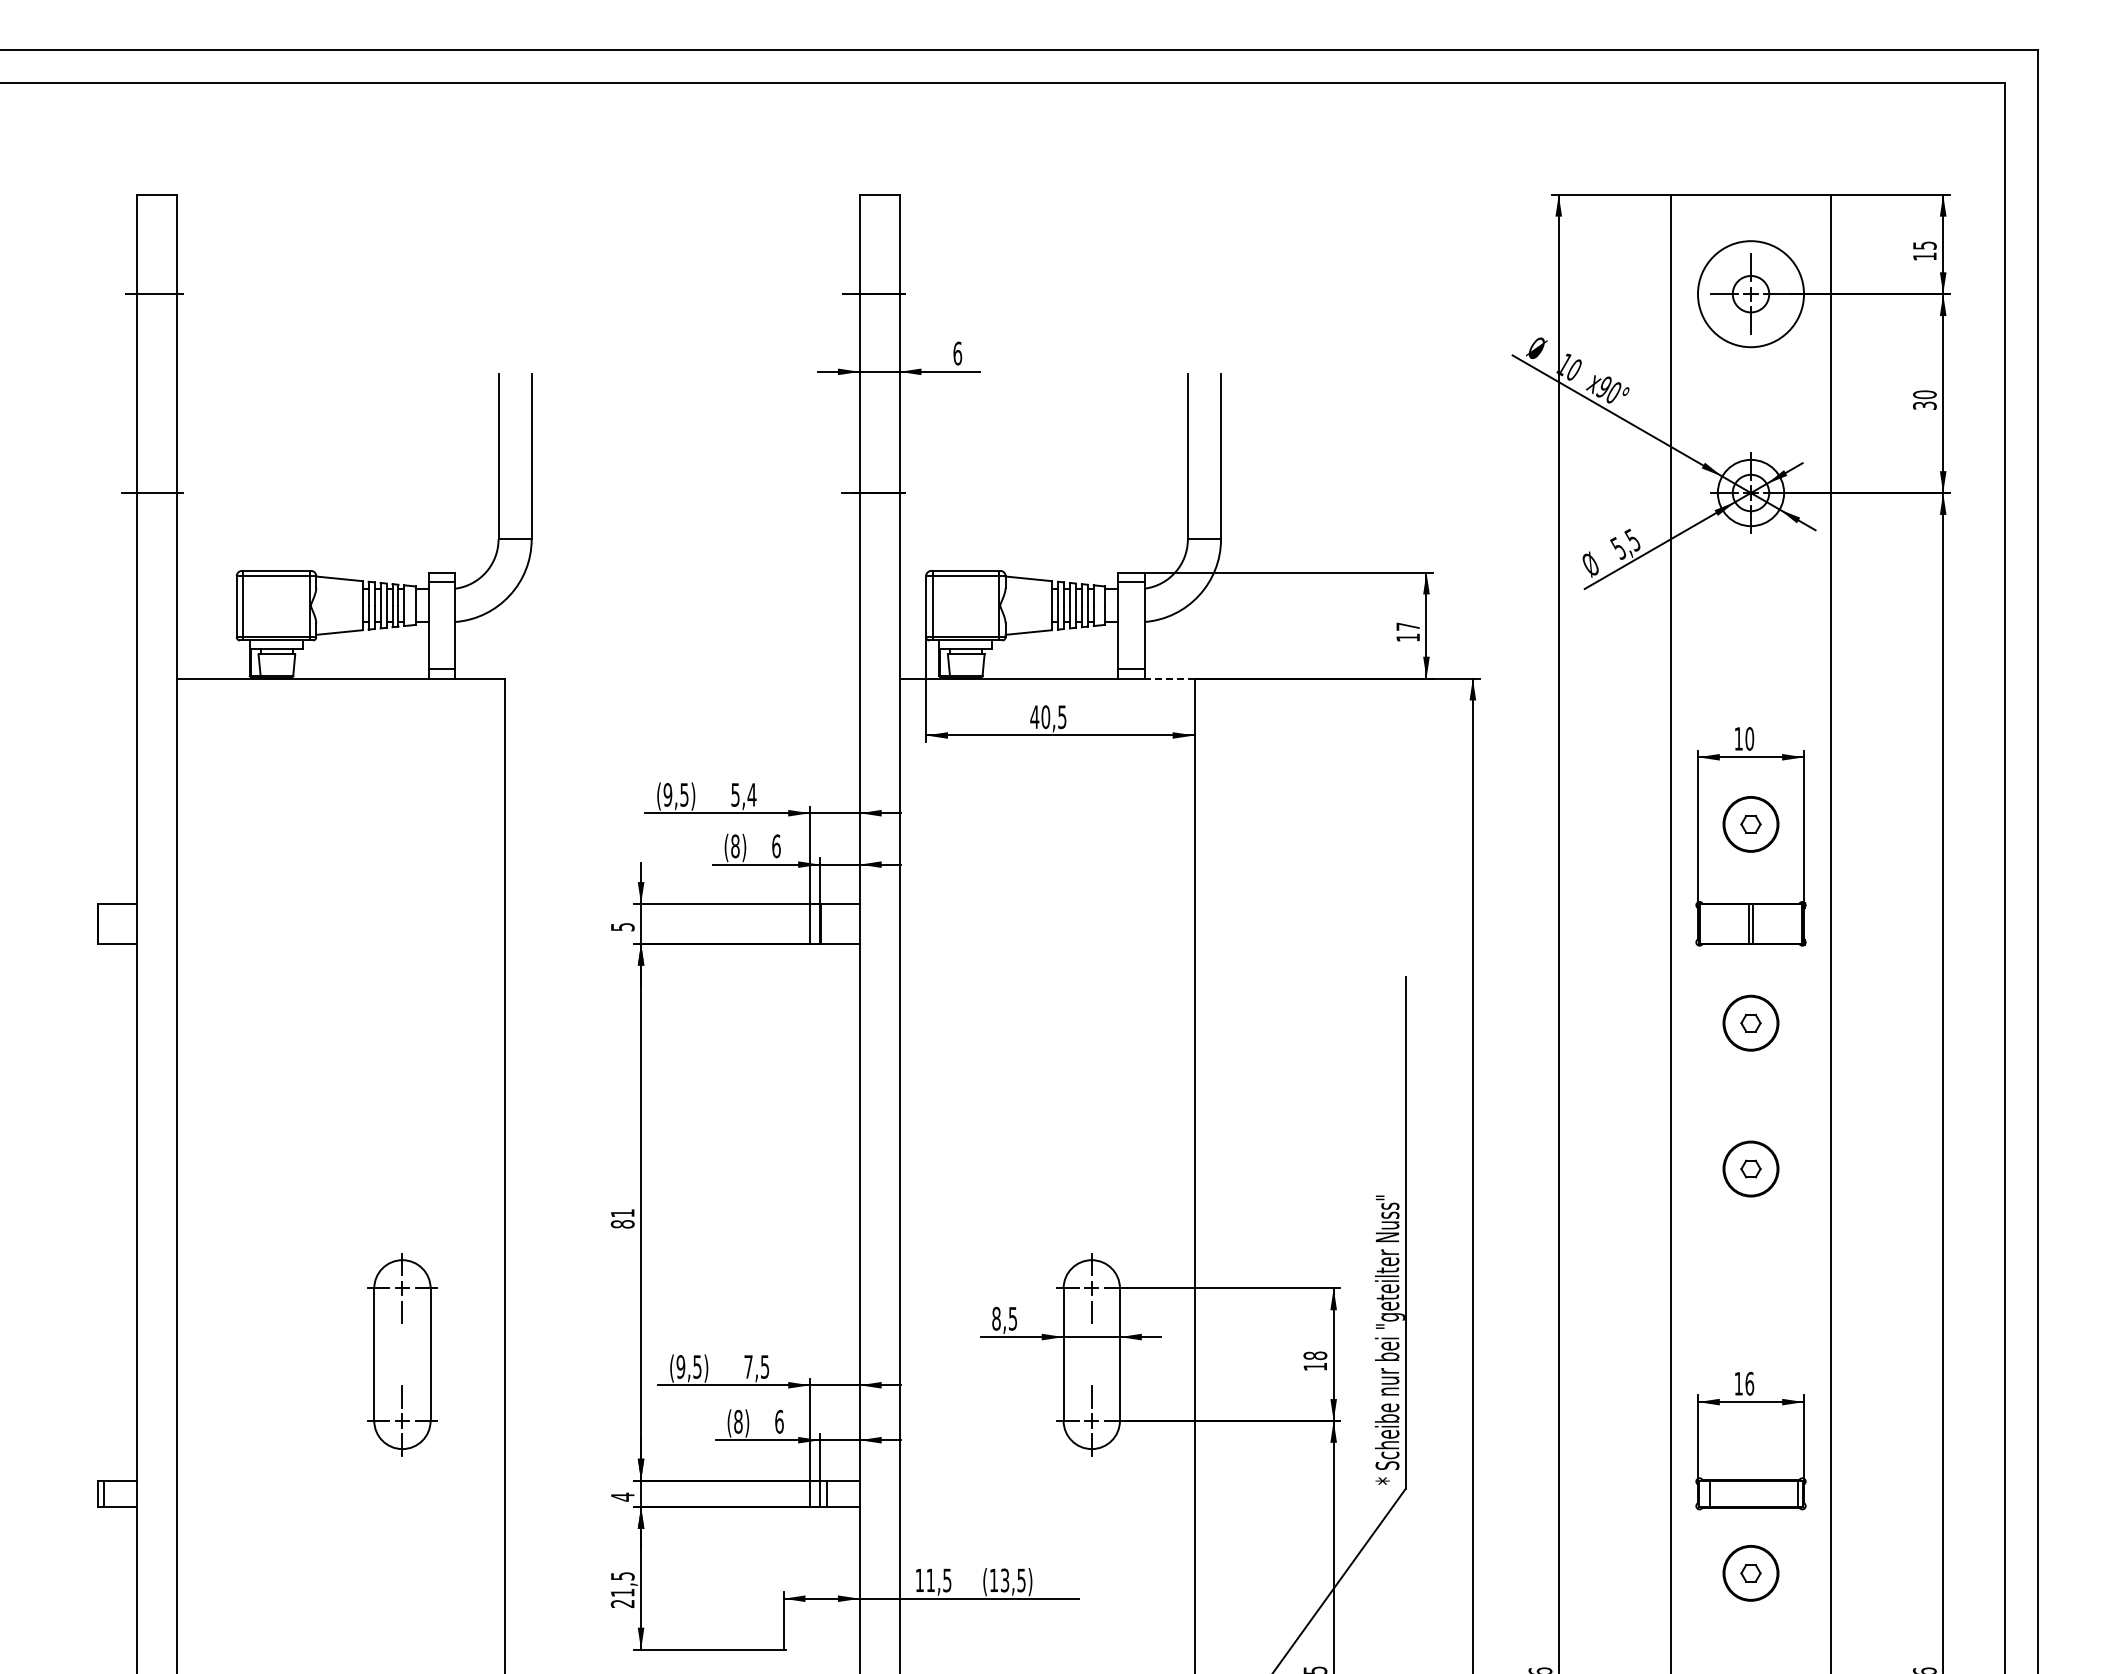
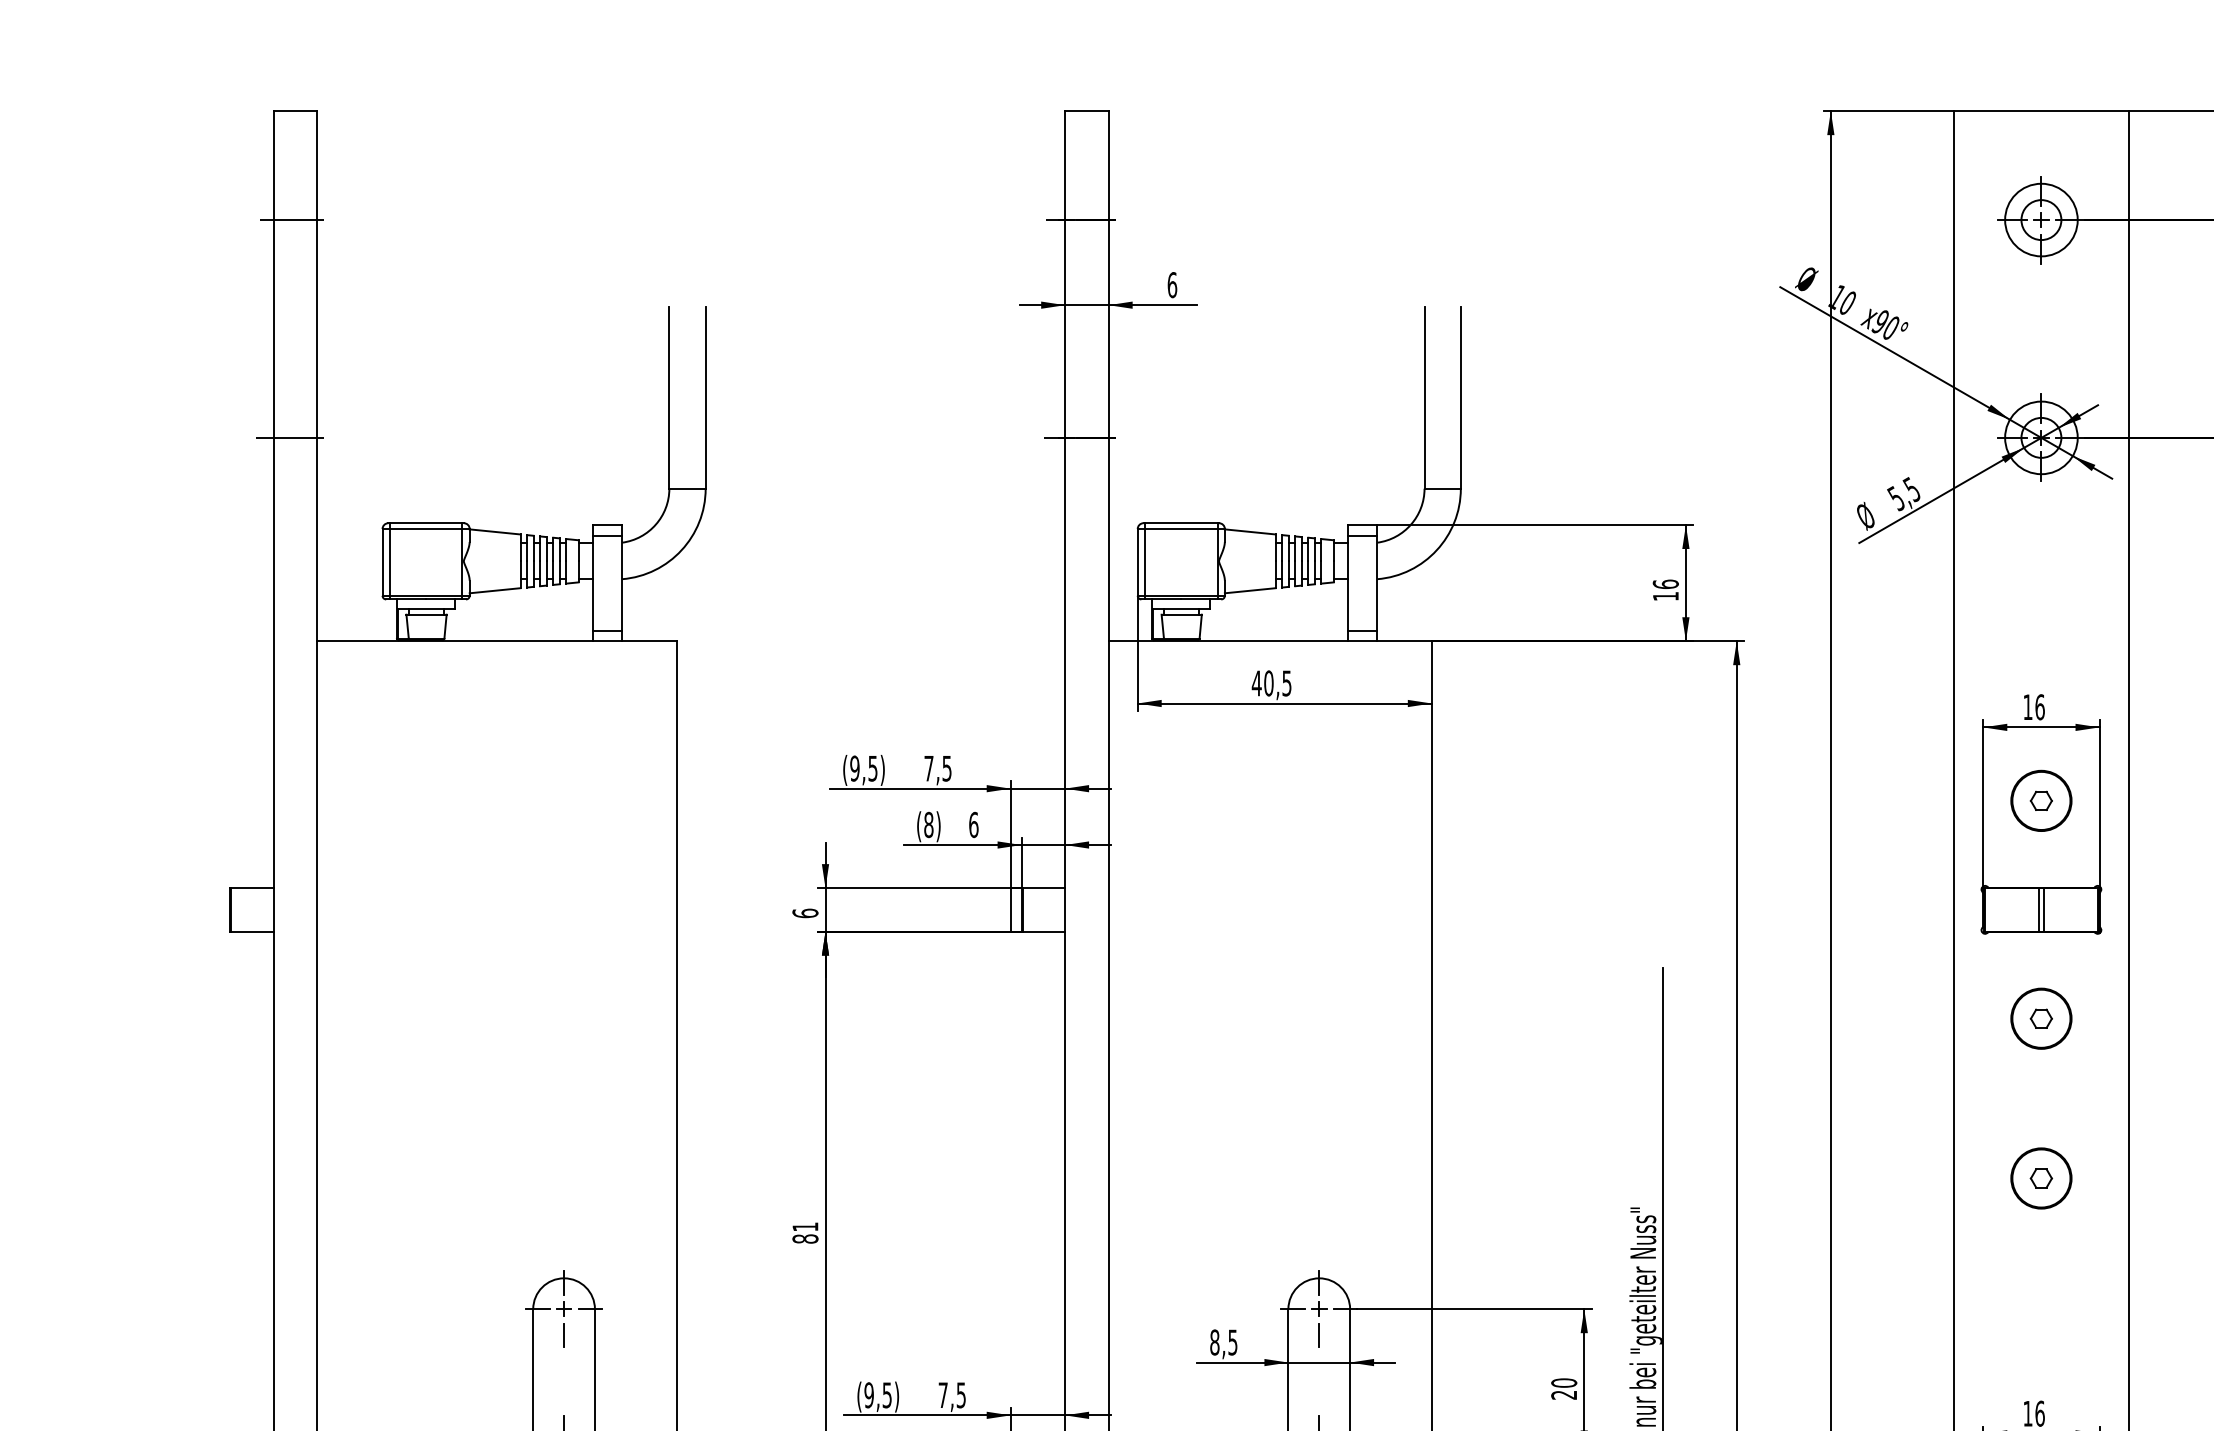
circle: (1750, 294) -> (2040, 220), size x0.62
text: (1408, 626) -> (1666, 584), 17 -> 16
line: (1169, 678) -> (1404, 641), dashed -> solid
text: (1749, 738) -> (2039, 706), 10 -> 16
text: (743, 794) -> (937, 768), 5,4 -> 7,5
text: (622, 926) -> (805, 912), 5 -> 6
text: (1314, 1360) -> (1563, 1388), 18 -> 20

